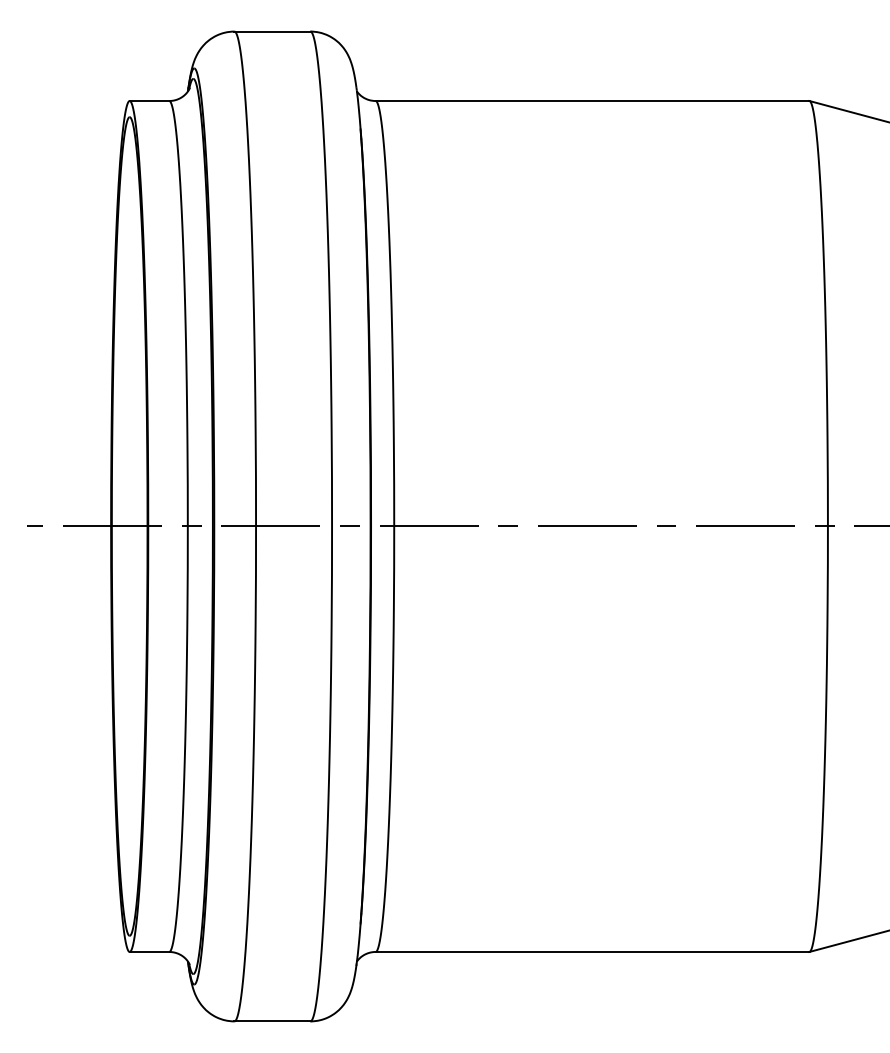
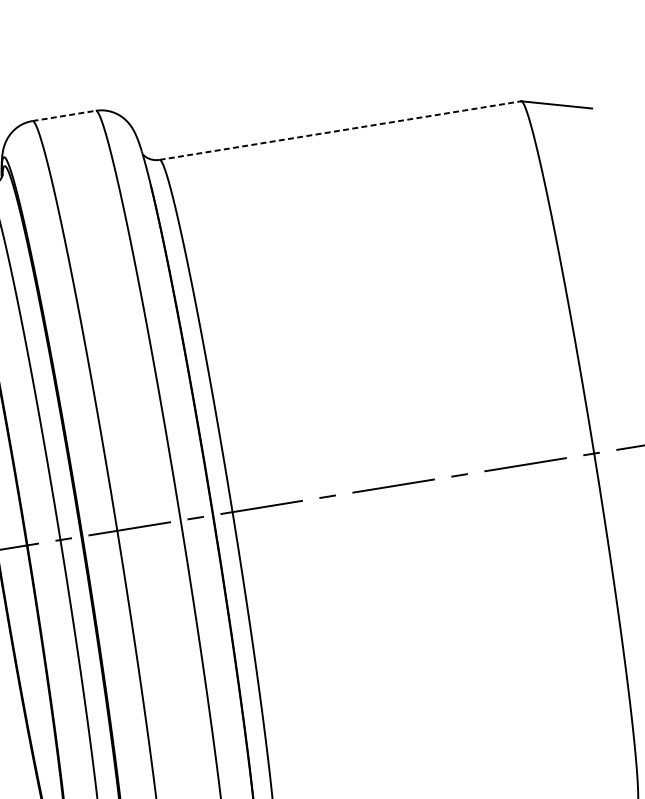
line: (272, 31) -> (64, 115), solid -> dashed
line: (592, 101) -> (340, 131), solid -> dashed

